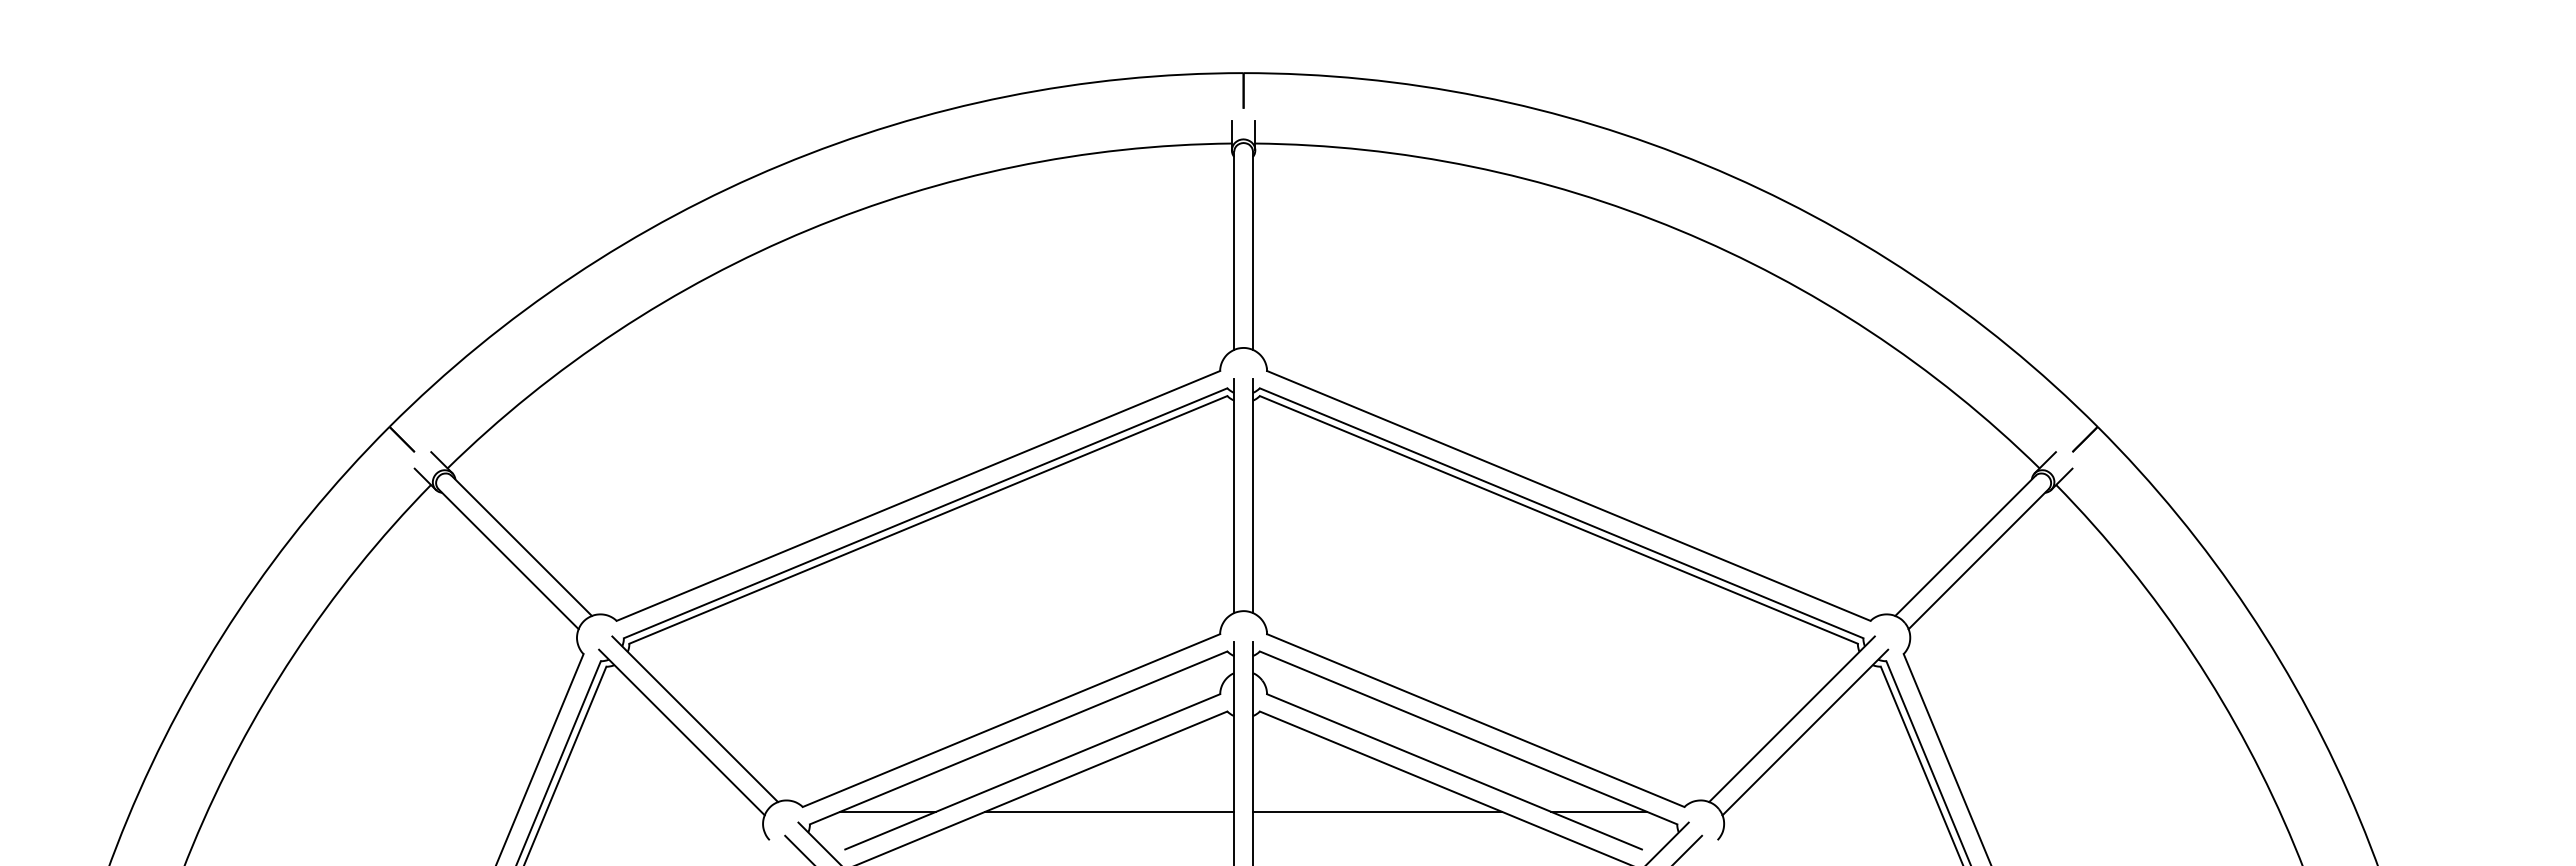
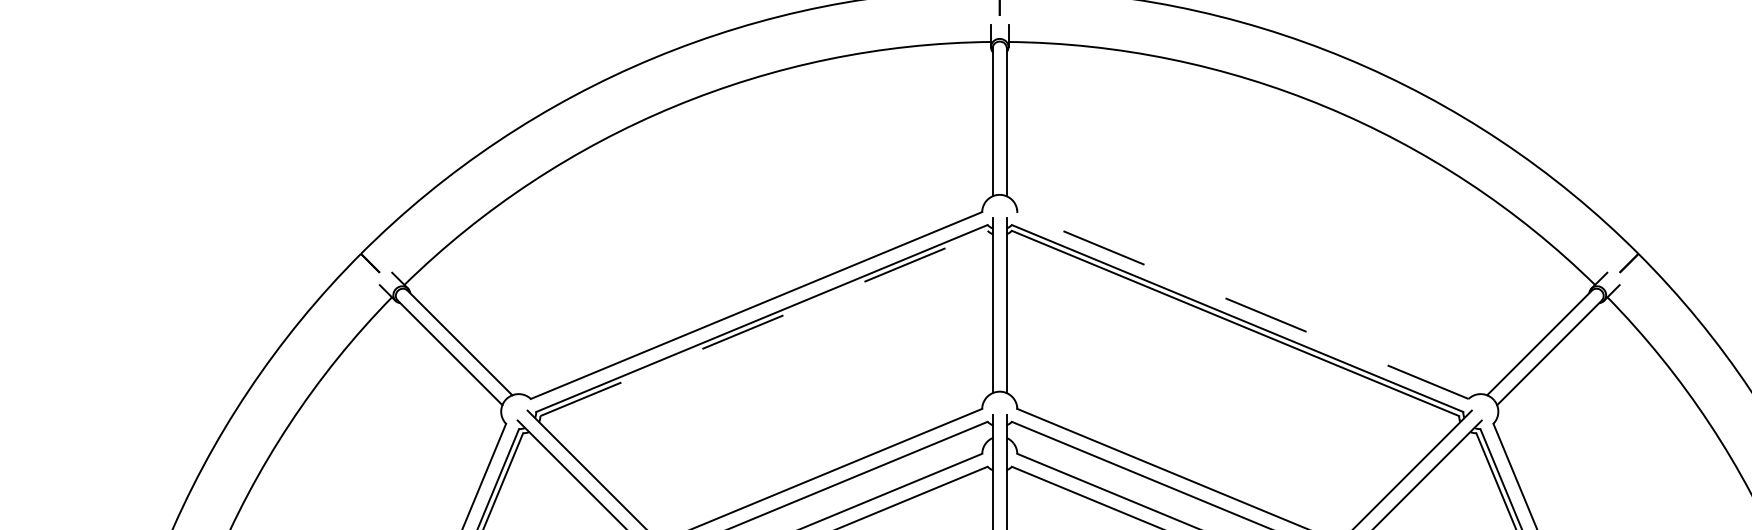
line: (1568, 495) -> (1242, 305), solid -> dashed
line: (928, 519) -> (764, 323), solid -> dashed

